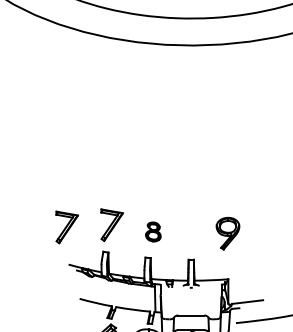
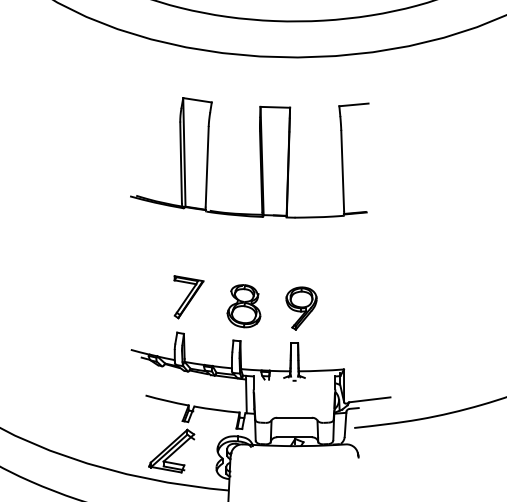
part: (165, 120) -> (259, 157), added
part: (66, 227) -> (128, 300), removed
part: (153, 232) -> (243, 306), size x1.67
part: (227, 233) -> (301, 308), moved

